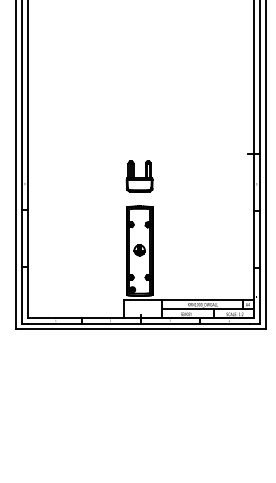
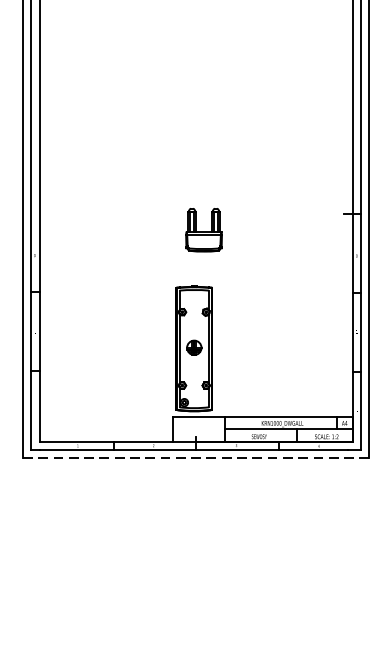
part: (139, 176) -> (203, 229), moved
line: (140, 329) -> (195, 457), solid -> dashed

